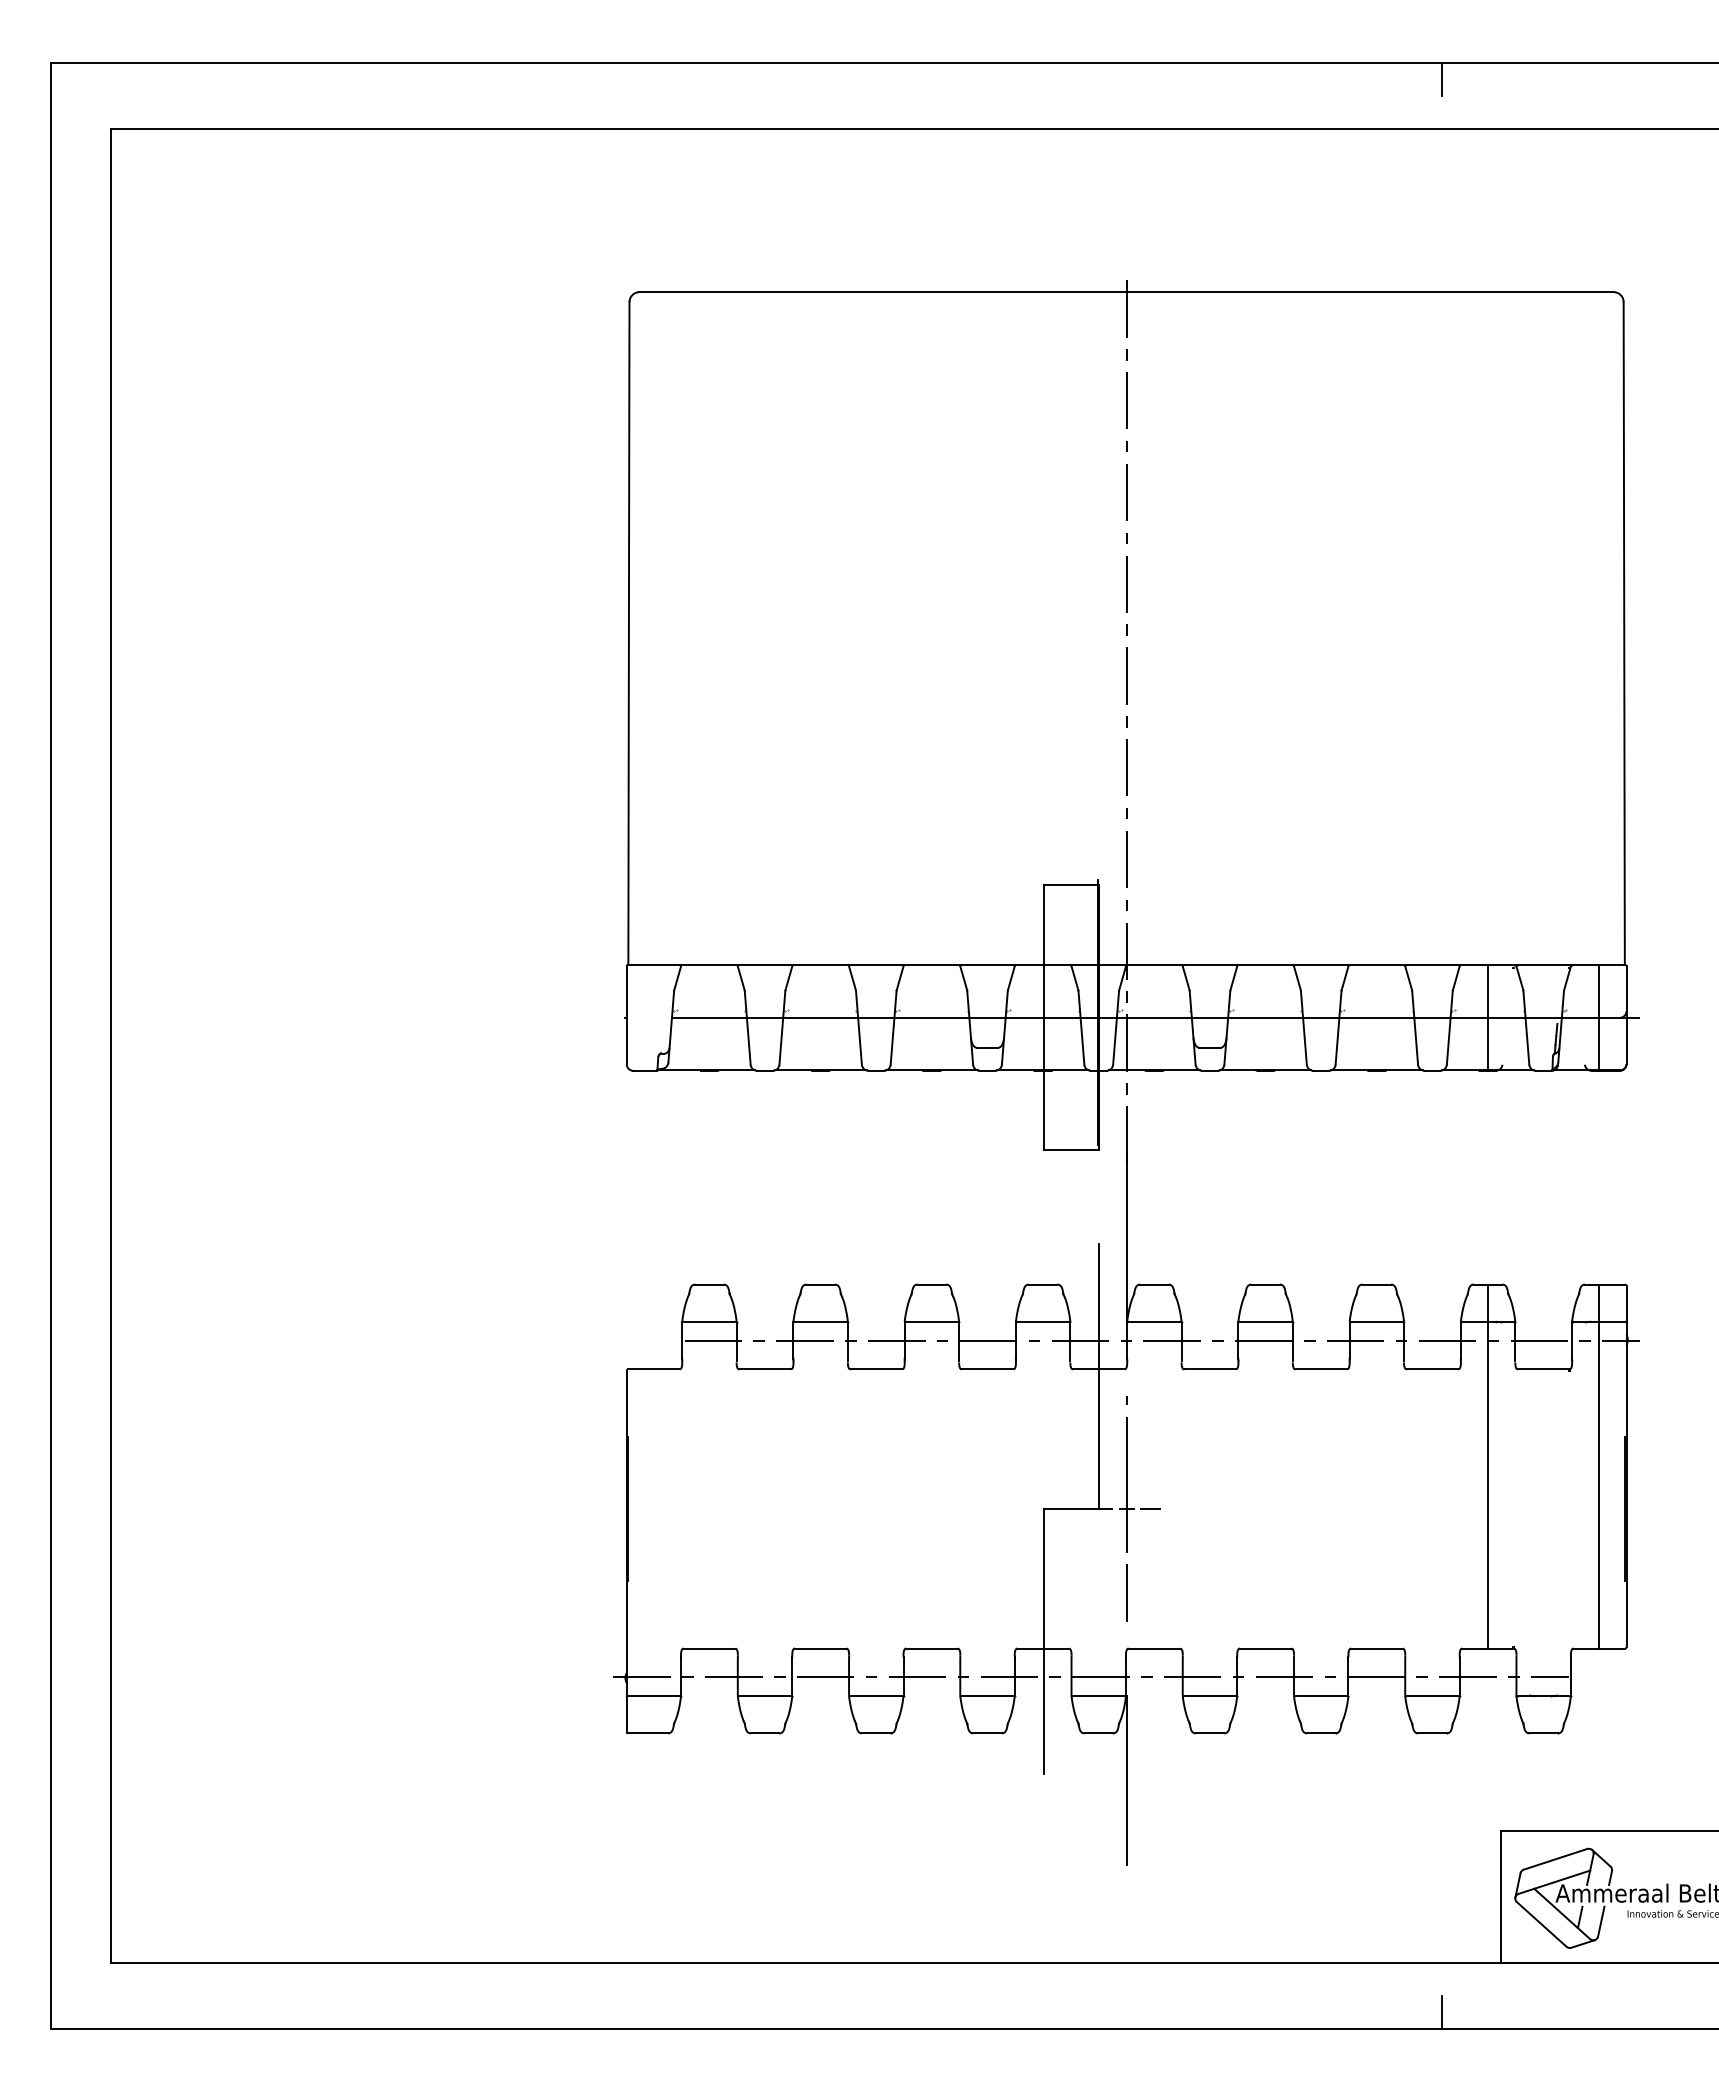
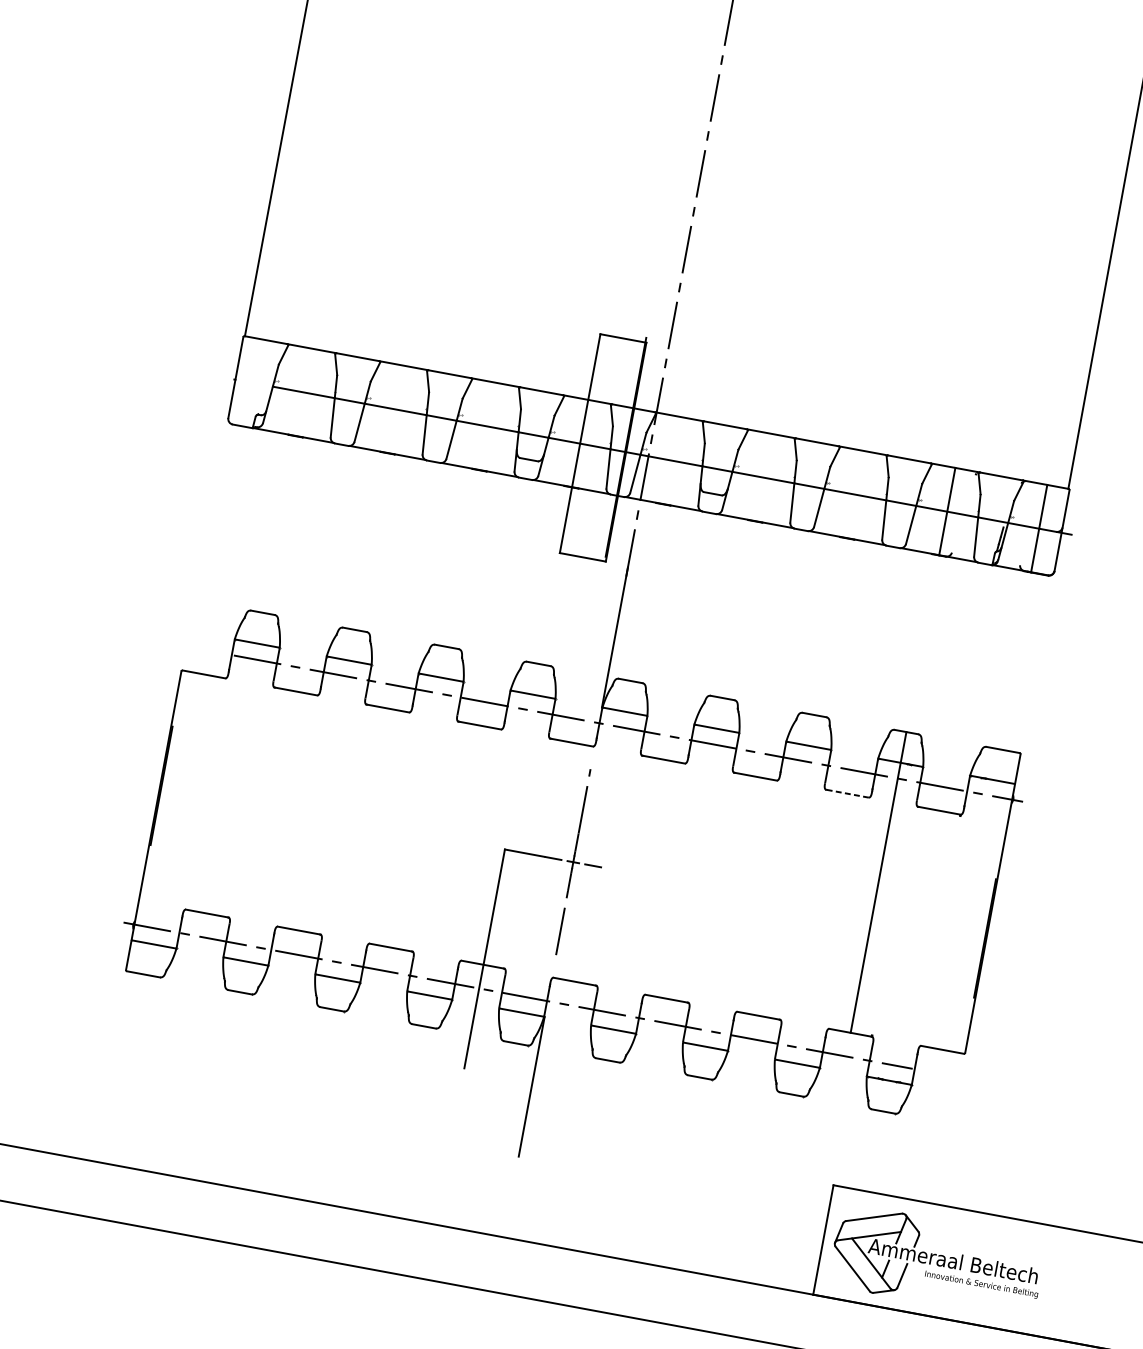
line: (1432, 1369) -> (847, 793), solid -> dashed
line: (1099, 1376) -> (571, 748), removed
line: (1599, 1466) -> (970, 899), removed
line: (1441, 2012) -> (756, 1326), removed

